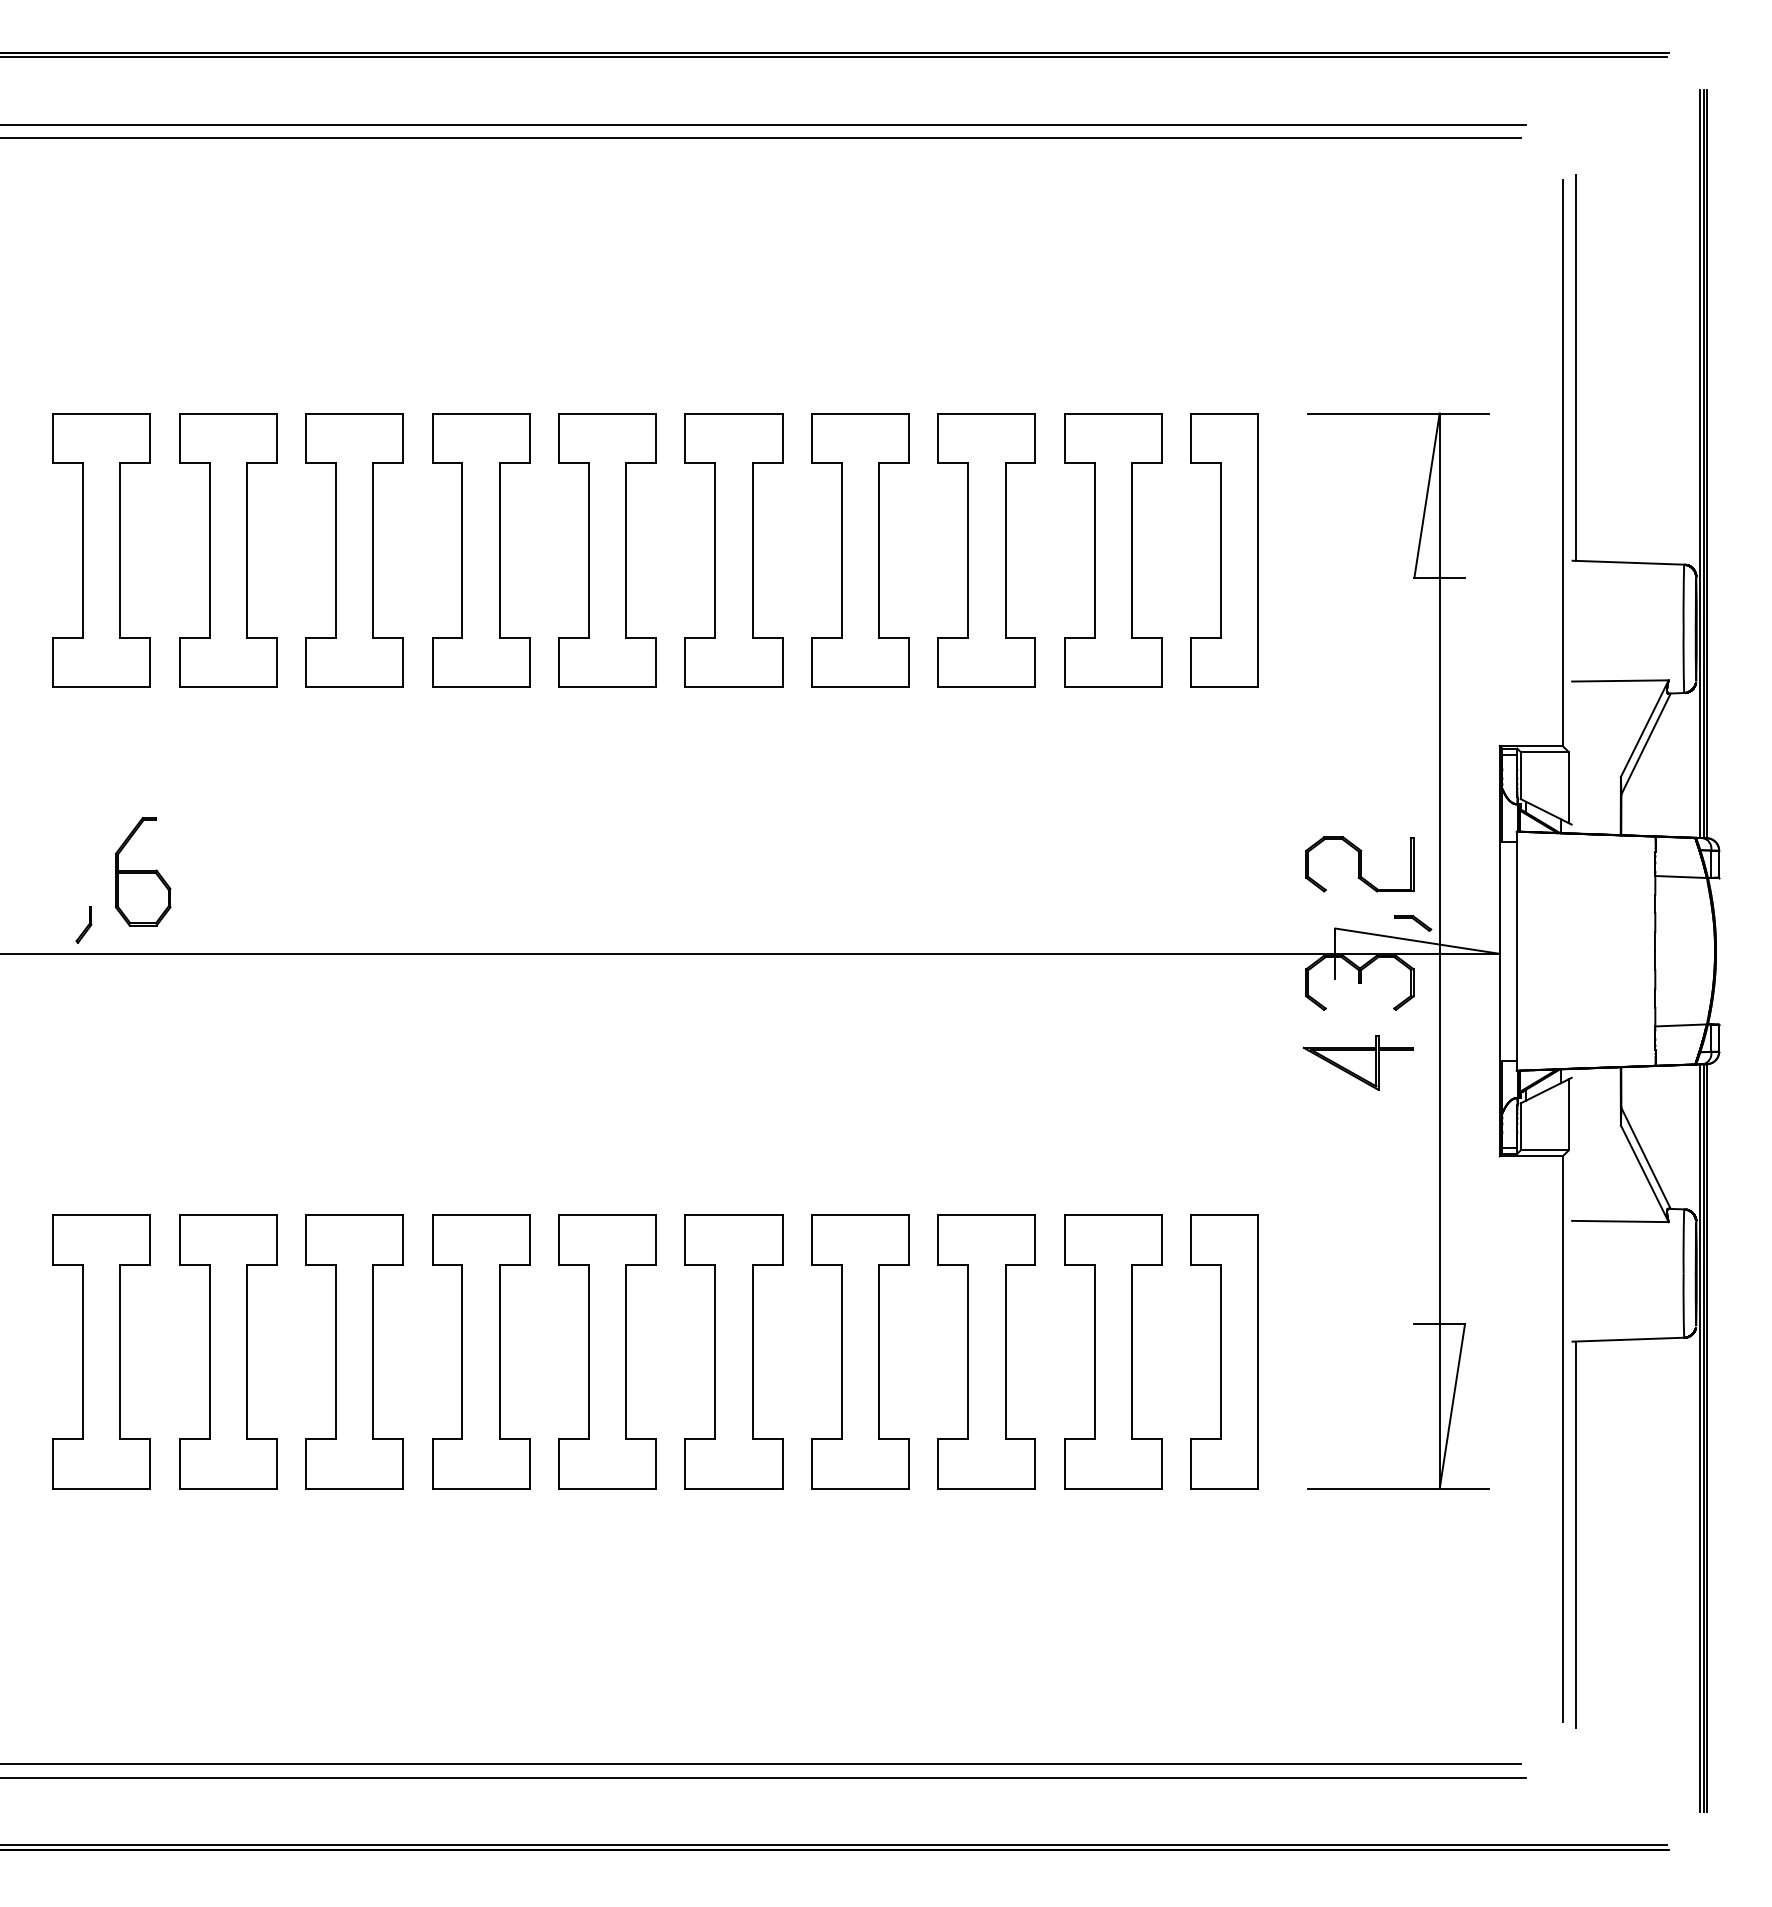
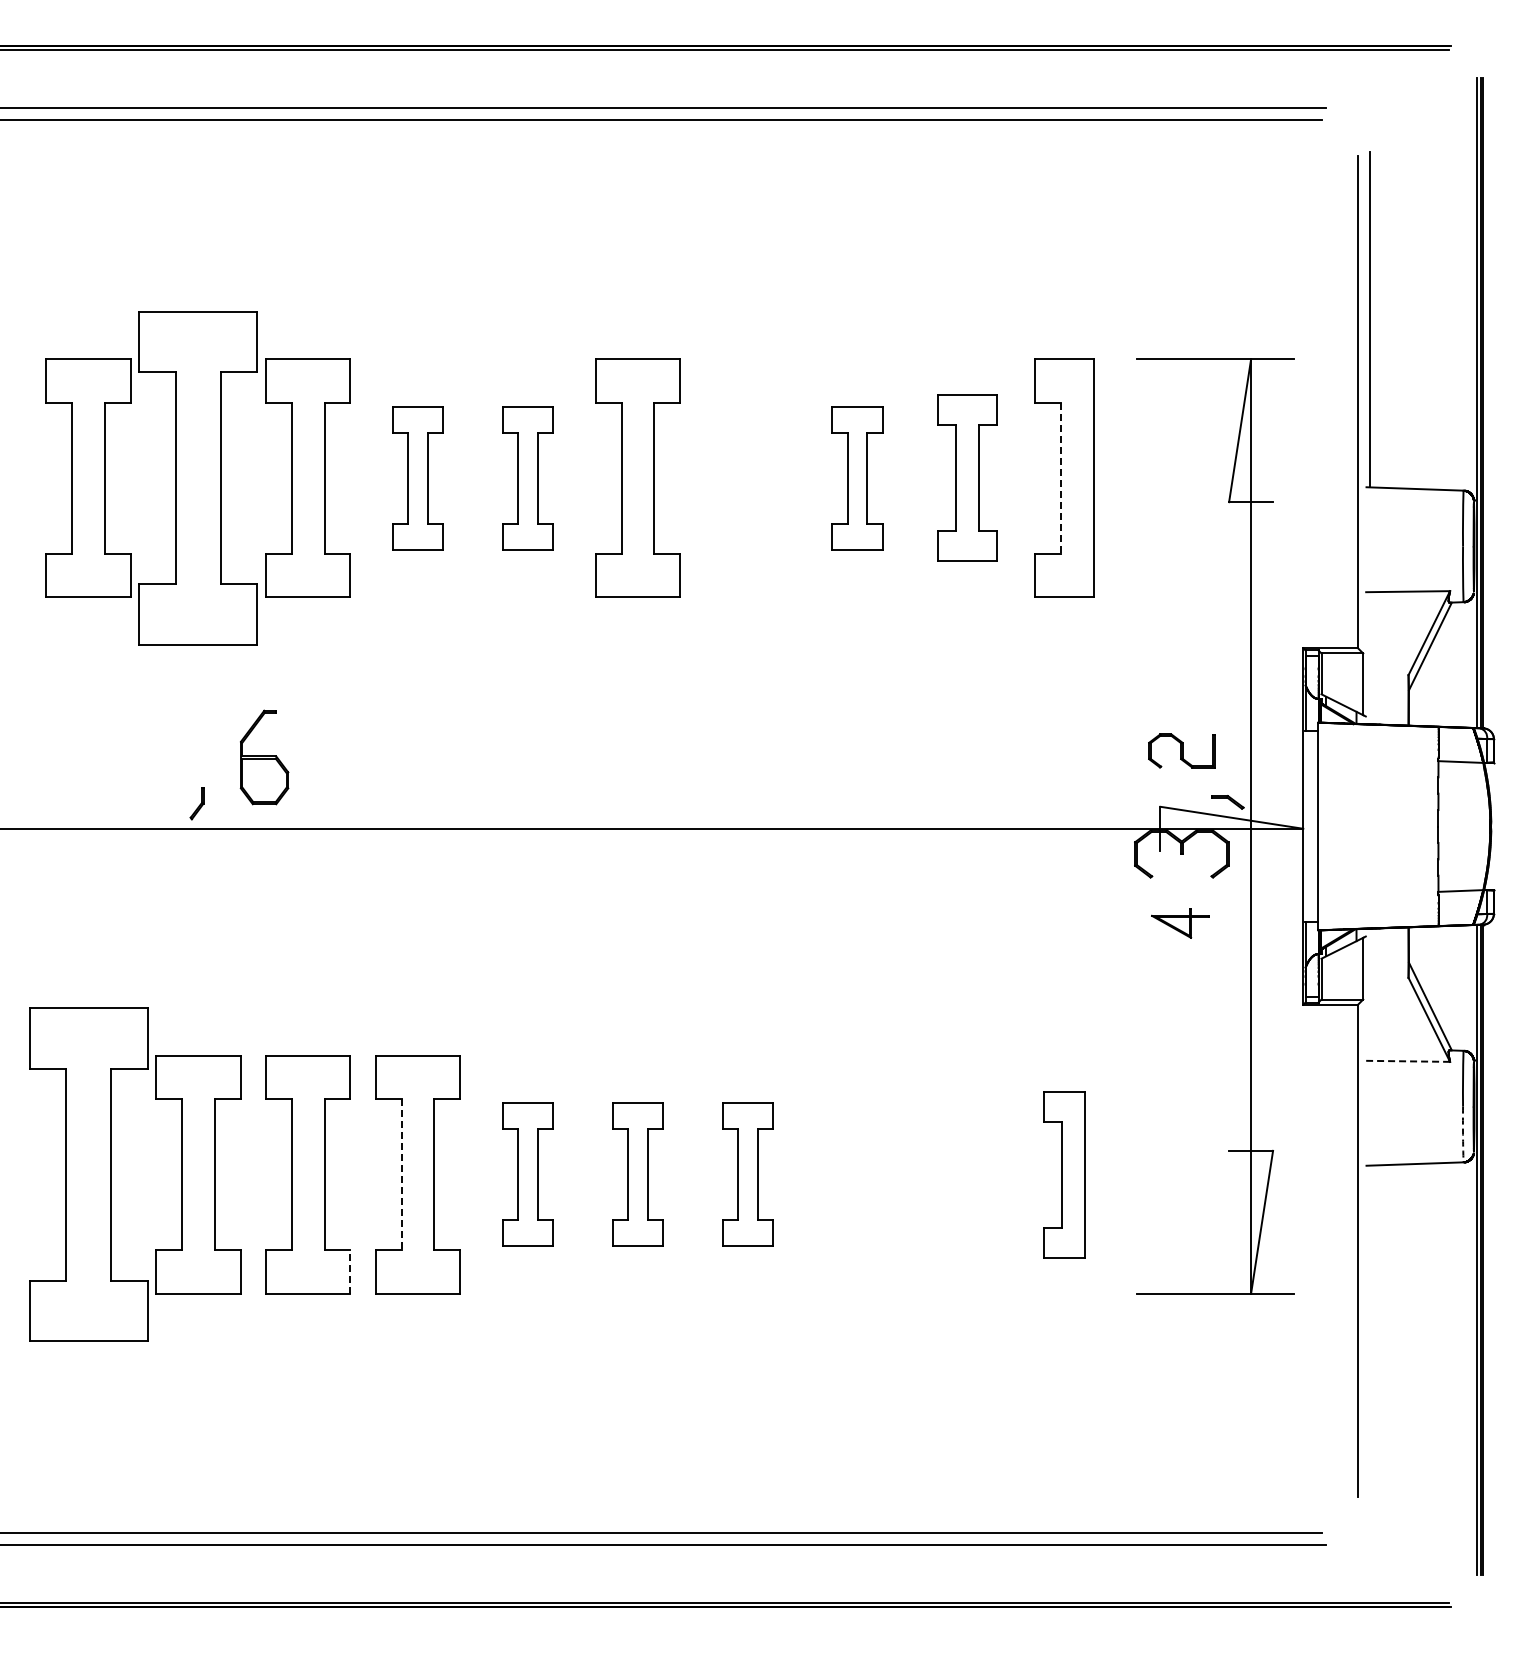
part: (228, 549) -> (198, 477), size x1.4
part: (480, 549) -> (417, 477), size x0.6
part: (606, 549) -> (527, 477), size x0.6
part: (860, 549) -> (747, 477), removed
part: (986, 549) -> (857, 477), size x0.6
part: (1113, 549) -> (967, 477), size x0.7
line: (1221, 550) -> (1061, 478), solid -> dashed
part: (1359, 863) -> (1181, 750), size x0.7
part: (143, 871) -> (264, 757), moved
part: (83, 924) -> (196, 803), moved
part: (1358, 1062) -> (1180, 923), size x0.6
line: (1620, 1221) -> (1408, 1061), solid -> dashed
arc: (1684, 1305) -> (1463, 1134), solid -> dashed
part: (101, 1351) -> (88, 1174), size x1.4
line: (461, 1351) -> (401, 1174), solid -> dashed
part: (606, 1351) -> (527, 1174), size x0.6
part: (733, 1351) -> (637, 1174), size x0.6
part: (860, 1351) -> (747, 1174), size x0.6
part: (986, 1351) -> (857, 1174), removed
part: (1113, 1351) -> (967, 1174), removed
part: (1224, 1351) -> (1064, 1174), size x0.7
line: (403, 1464) -> (350, 1272), solid -> dashed
line: (1575, 1534) -> (1369, 1333), removed

